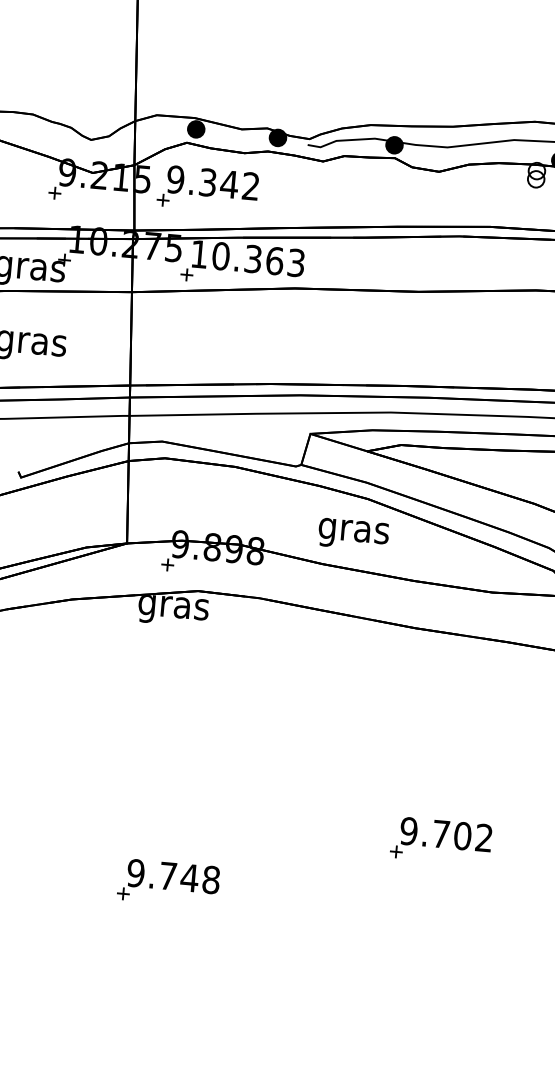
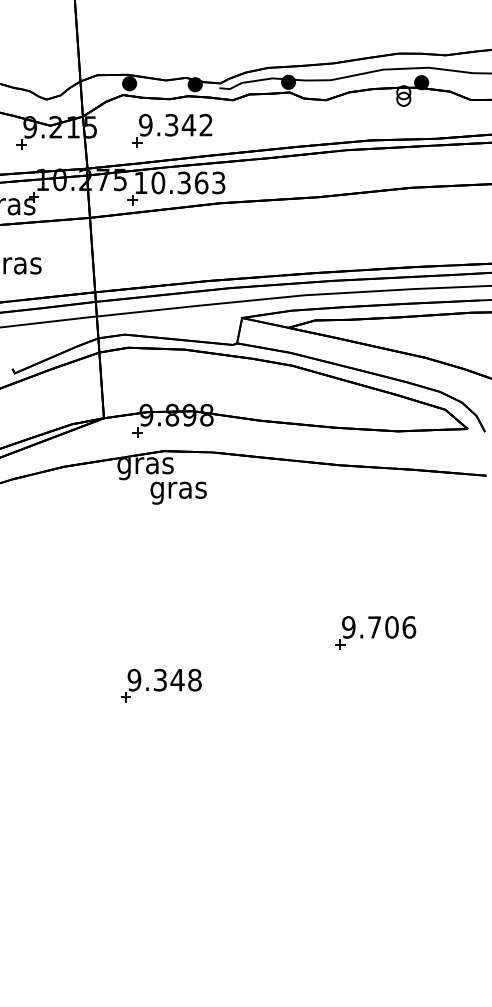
part: (208, 189) -> (172, 130), moved
text: (353, 533) -> (178, 492), moved
text: (484, 838) -> (409, 627), 9.702 -> 9.706
text: (167, 875) -> (159, 679), 9.748 -> 9.348

